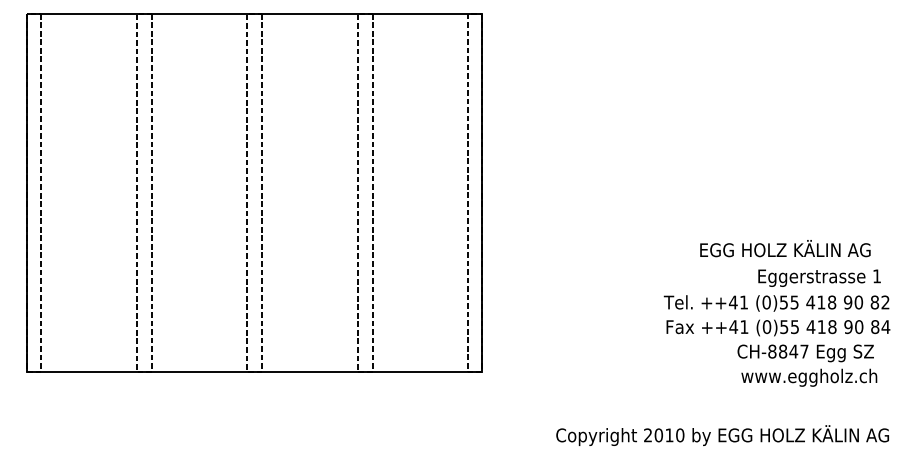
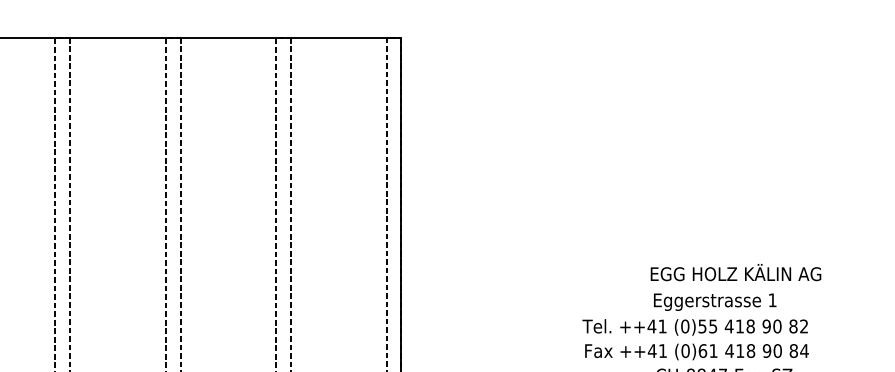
text: (785, 248) -> (736, 272), moved
text: (819, 277) -> (715, 301), moved
text: (789, 327) -> (708, 351), (0)55 -> (0)61

